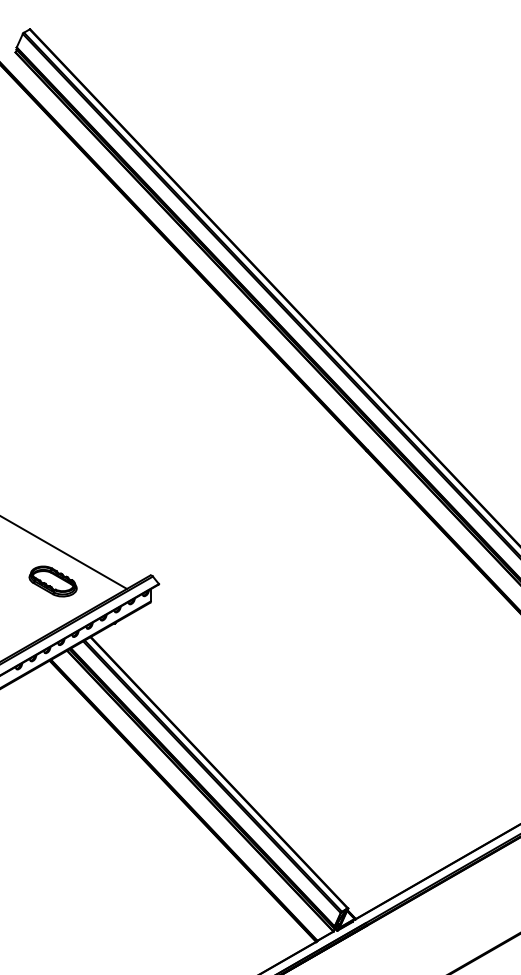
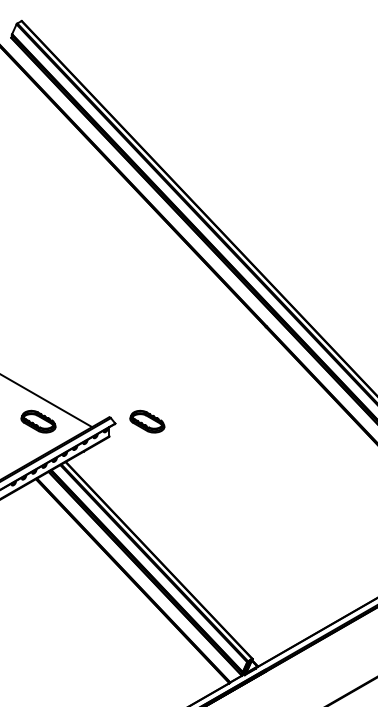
part: (202, 581) -> (146, 421), added

